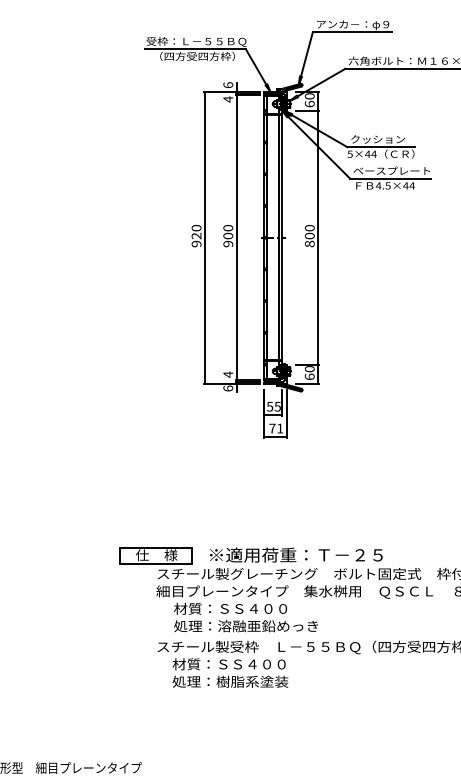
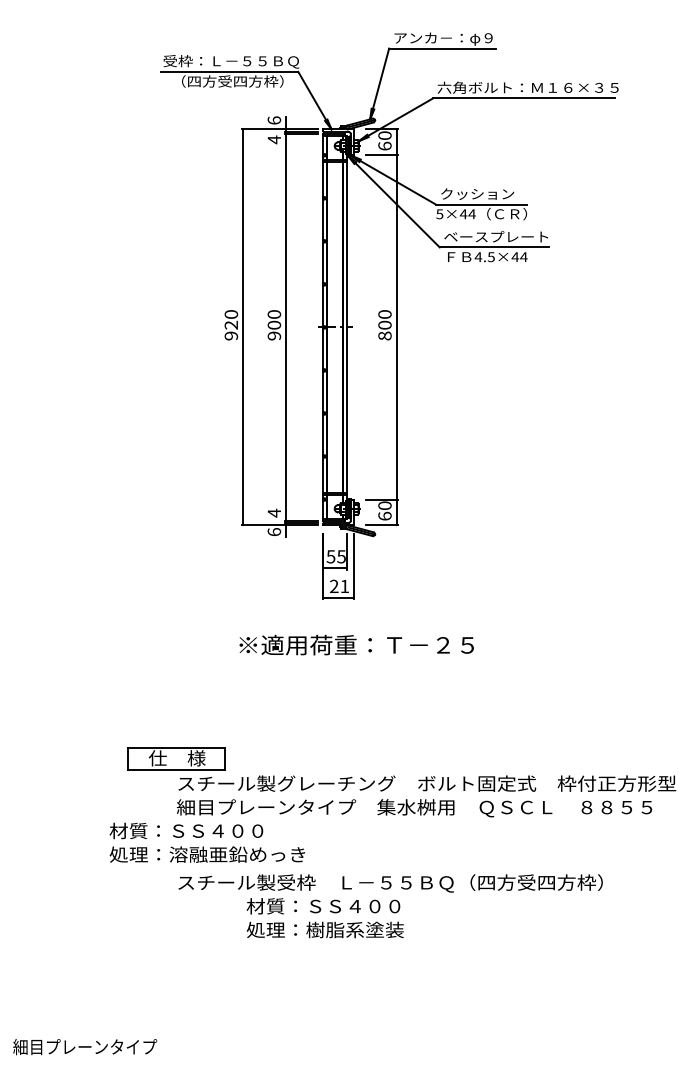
text: (272, 427) -> (334, 585), 71 -> 21
text: (296, 554) -> (356, 644), moved
text: (245, 617) -> (206, 842), moved
text: (229, 673) -> (324, 918), moved

